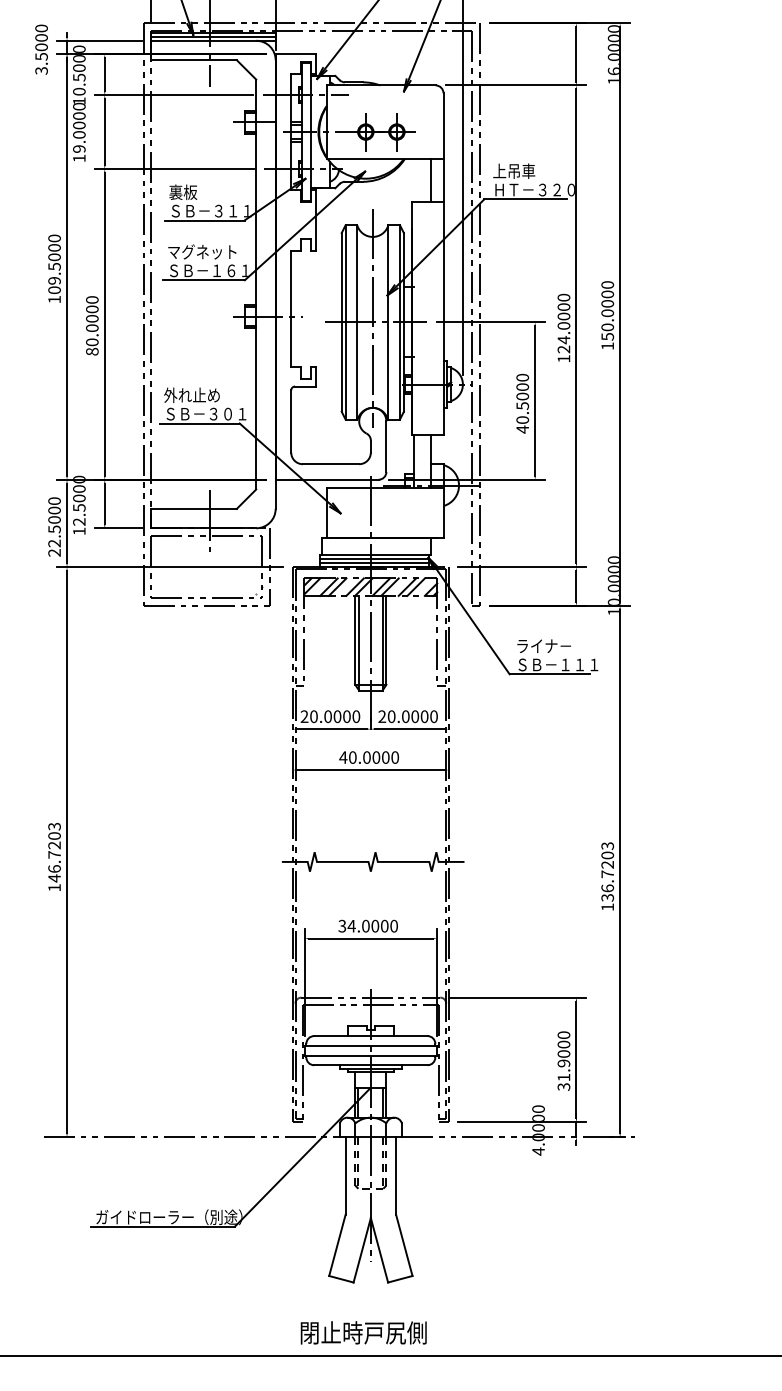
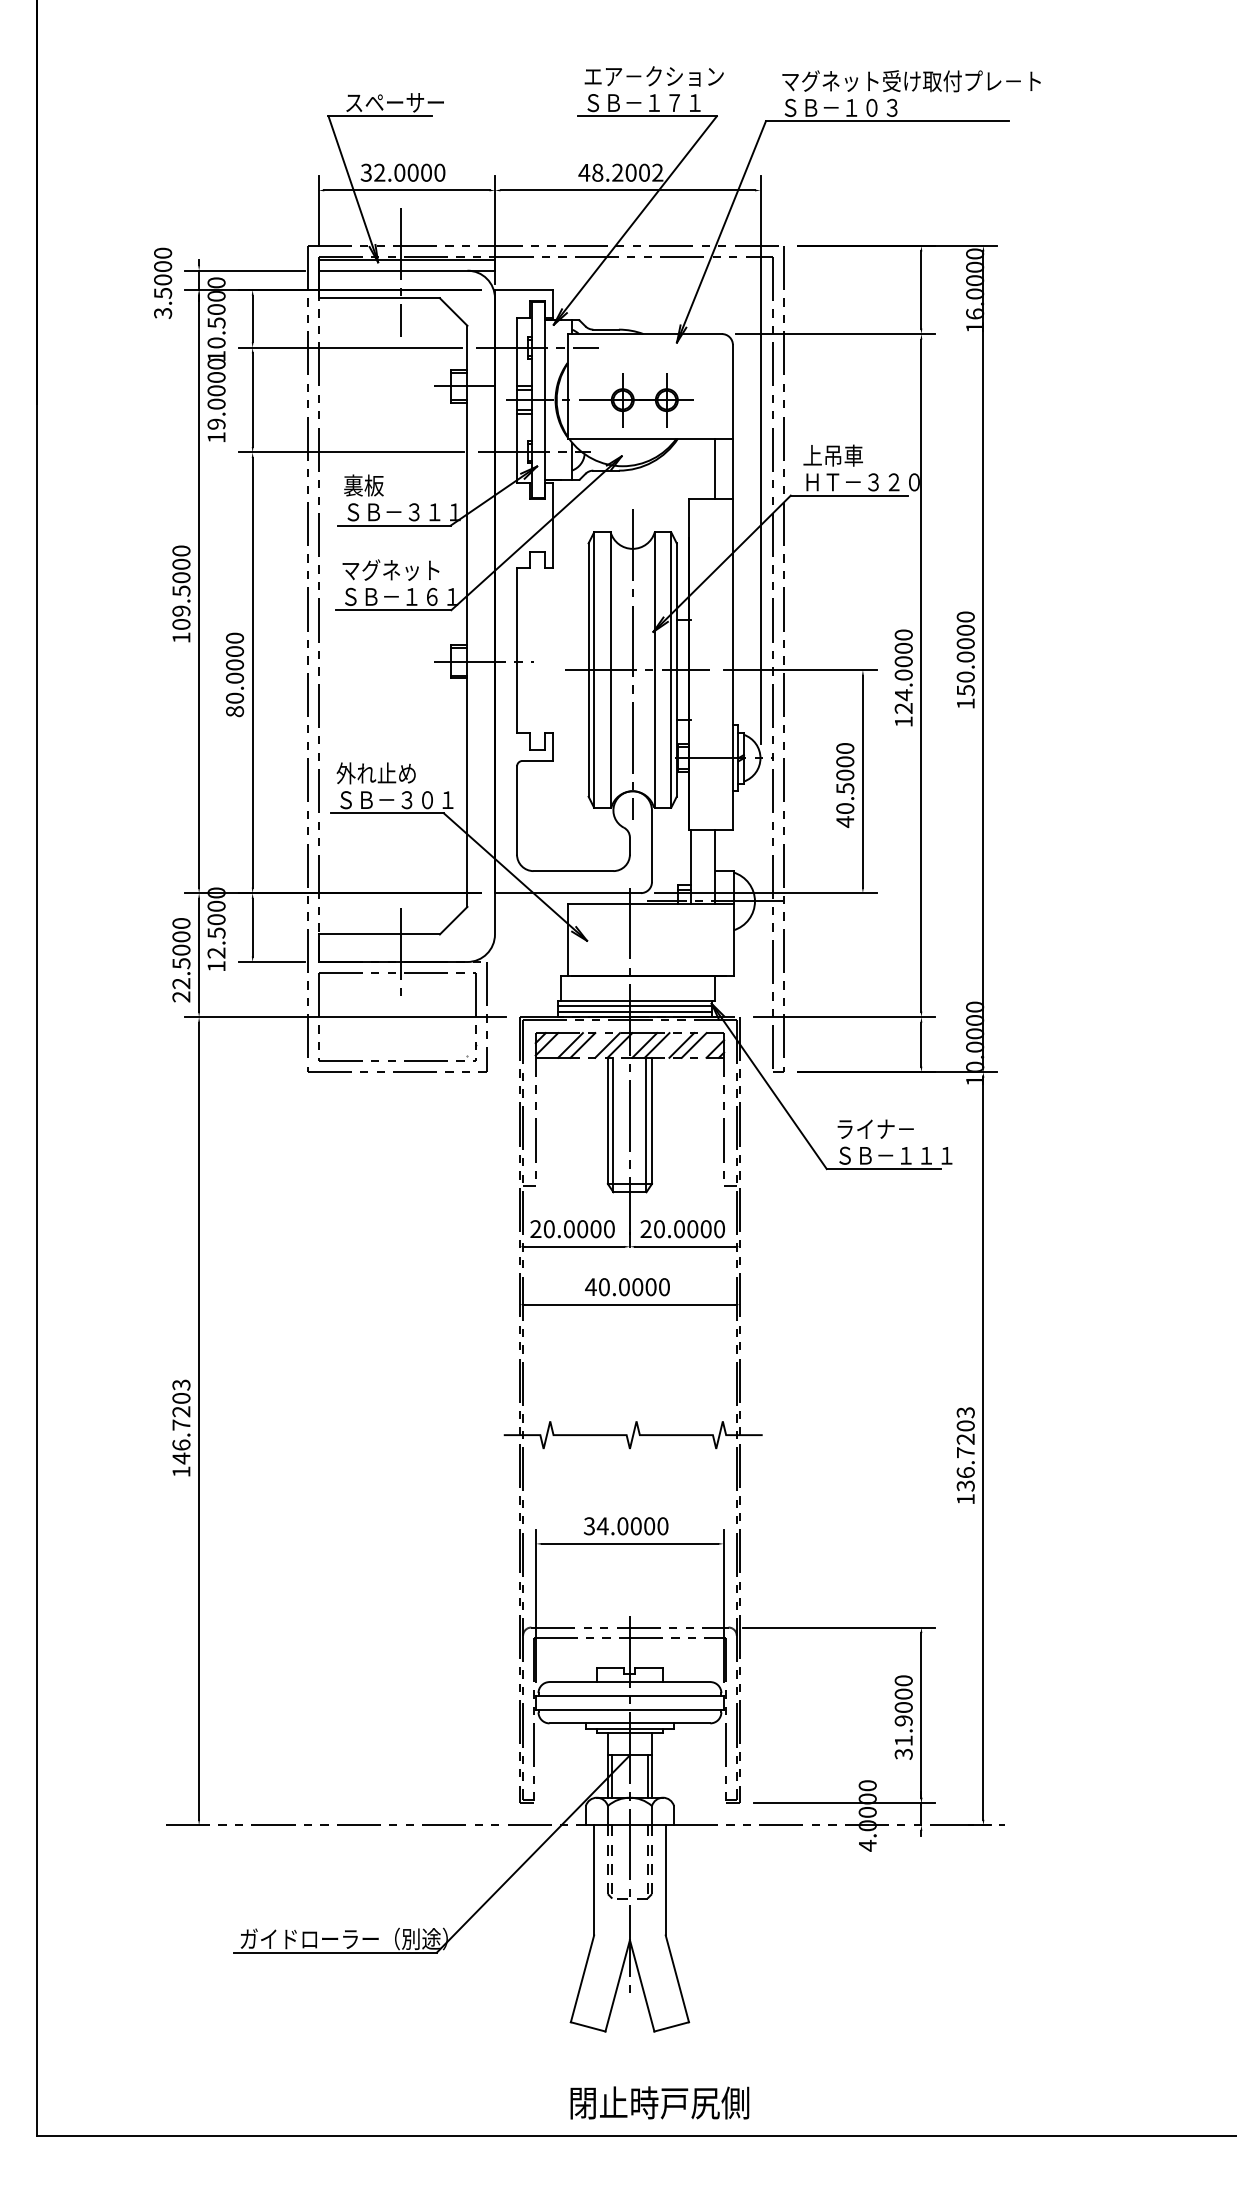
line: (213, 37) -> (406, 265), removed
text: (363, 1332) -> (659, 2102), moved

